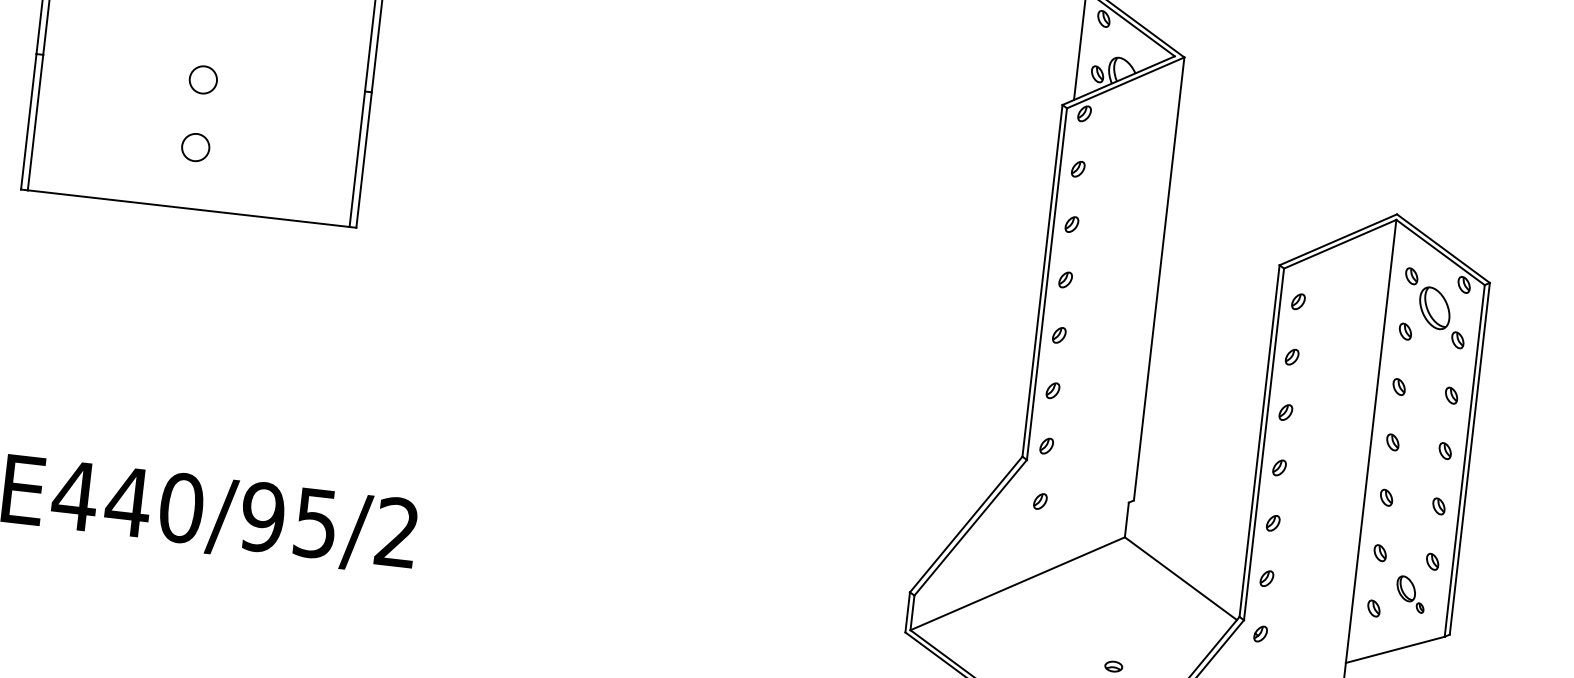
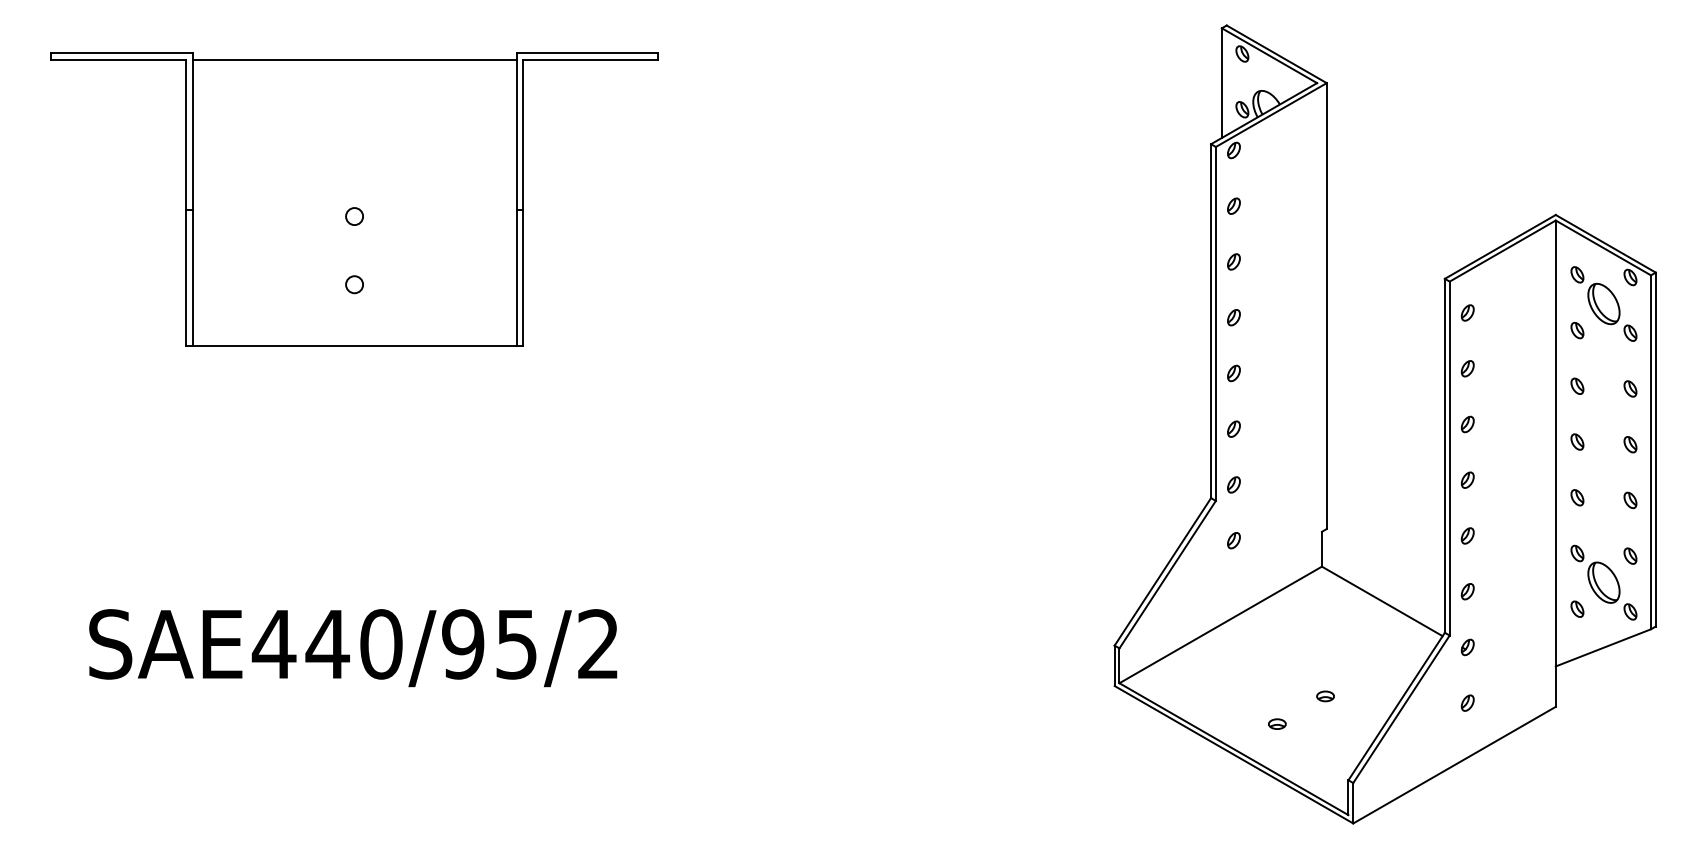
circle: (203, 79) -> (354, 216), size x0.62
circle: (195, 147) -> (354, 284), size x0.62
part: (1410, 593) -> (1612, 590), size x1.67

